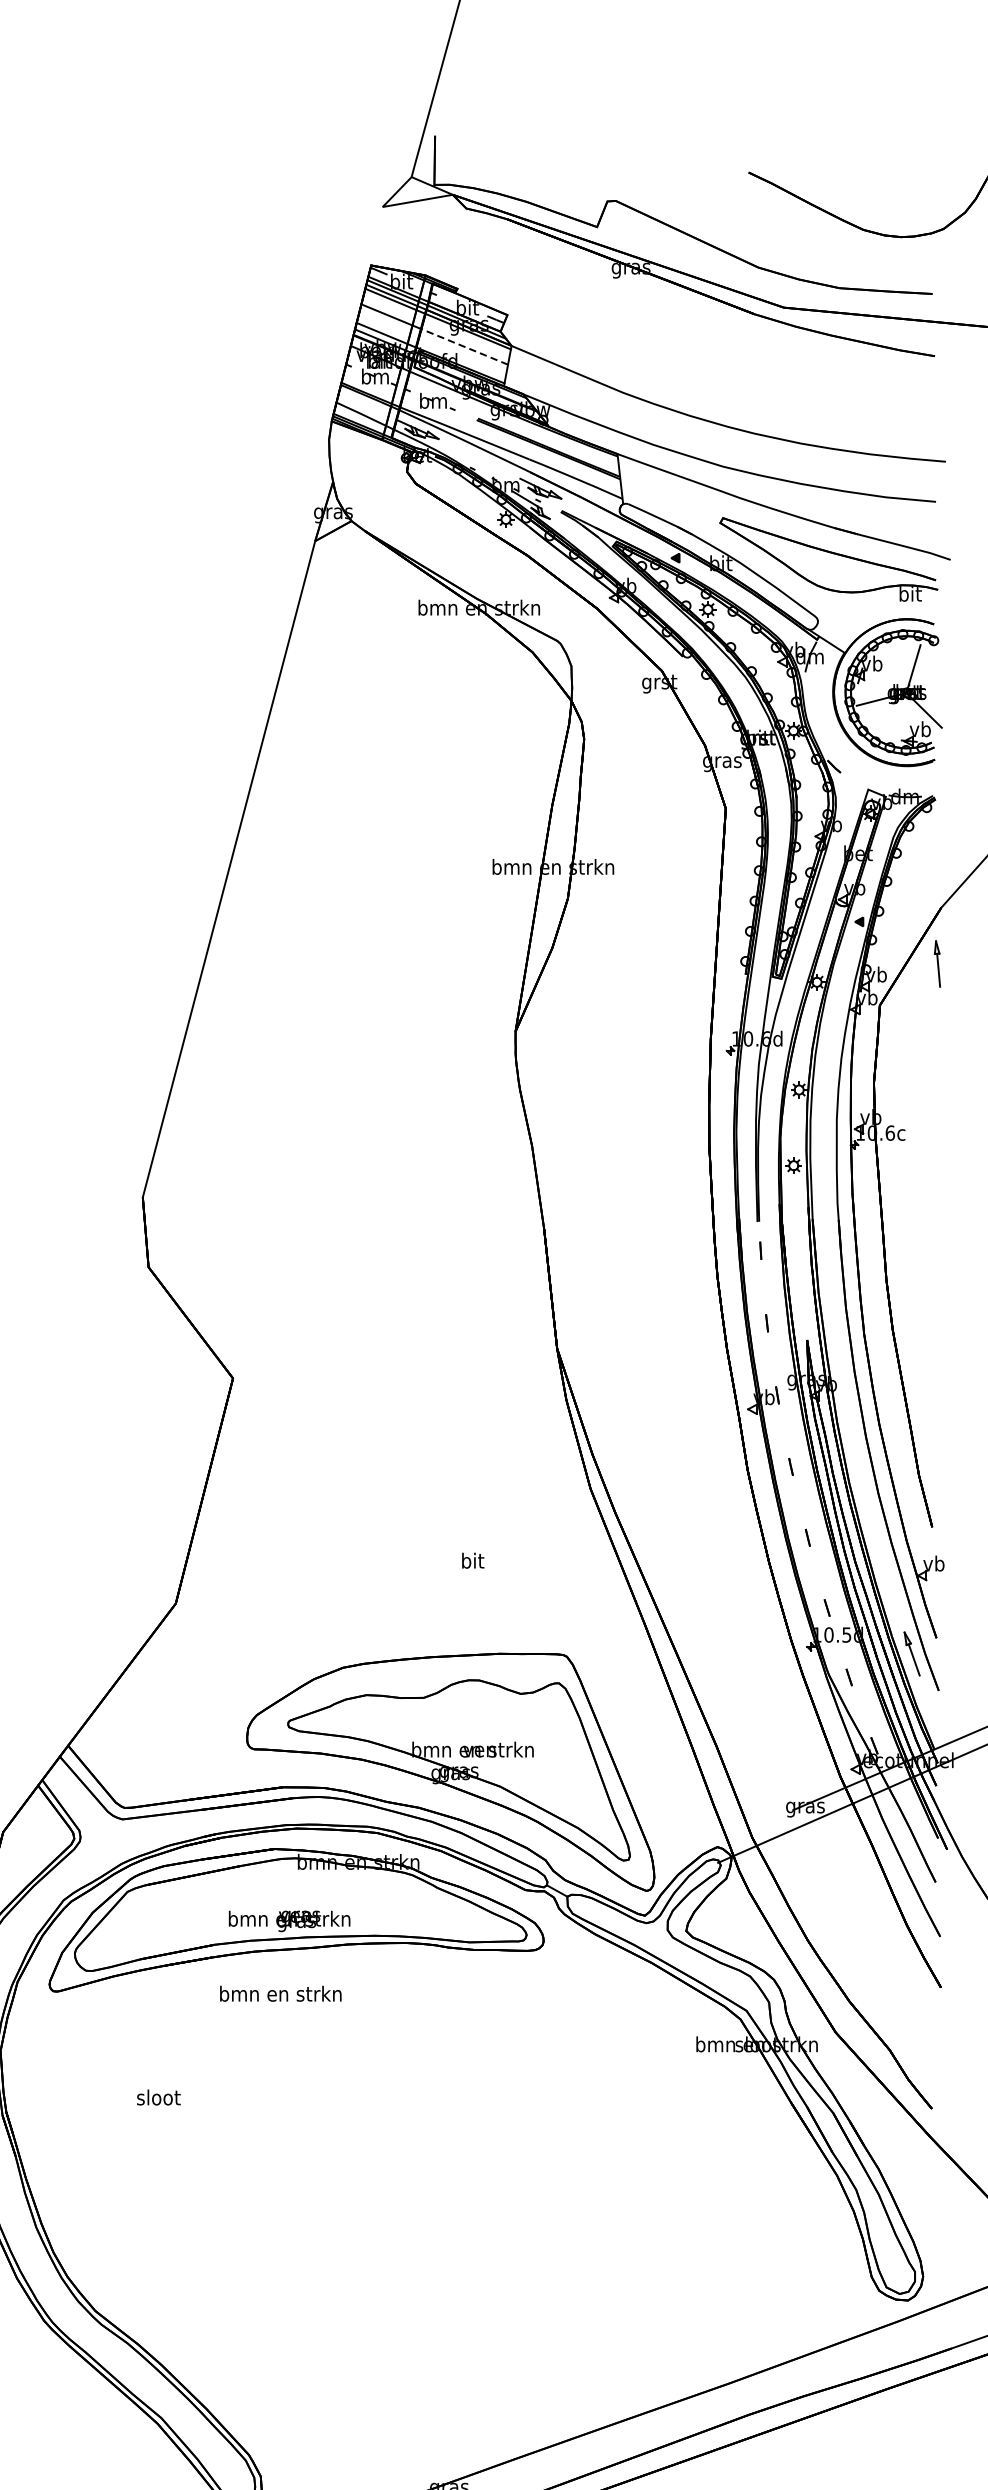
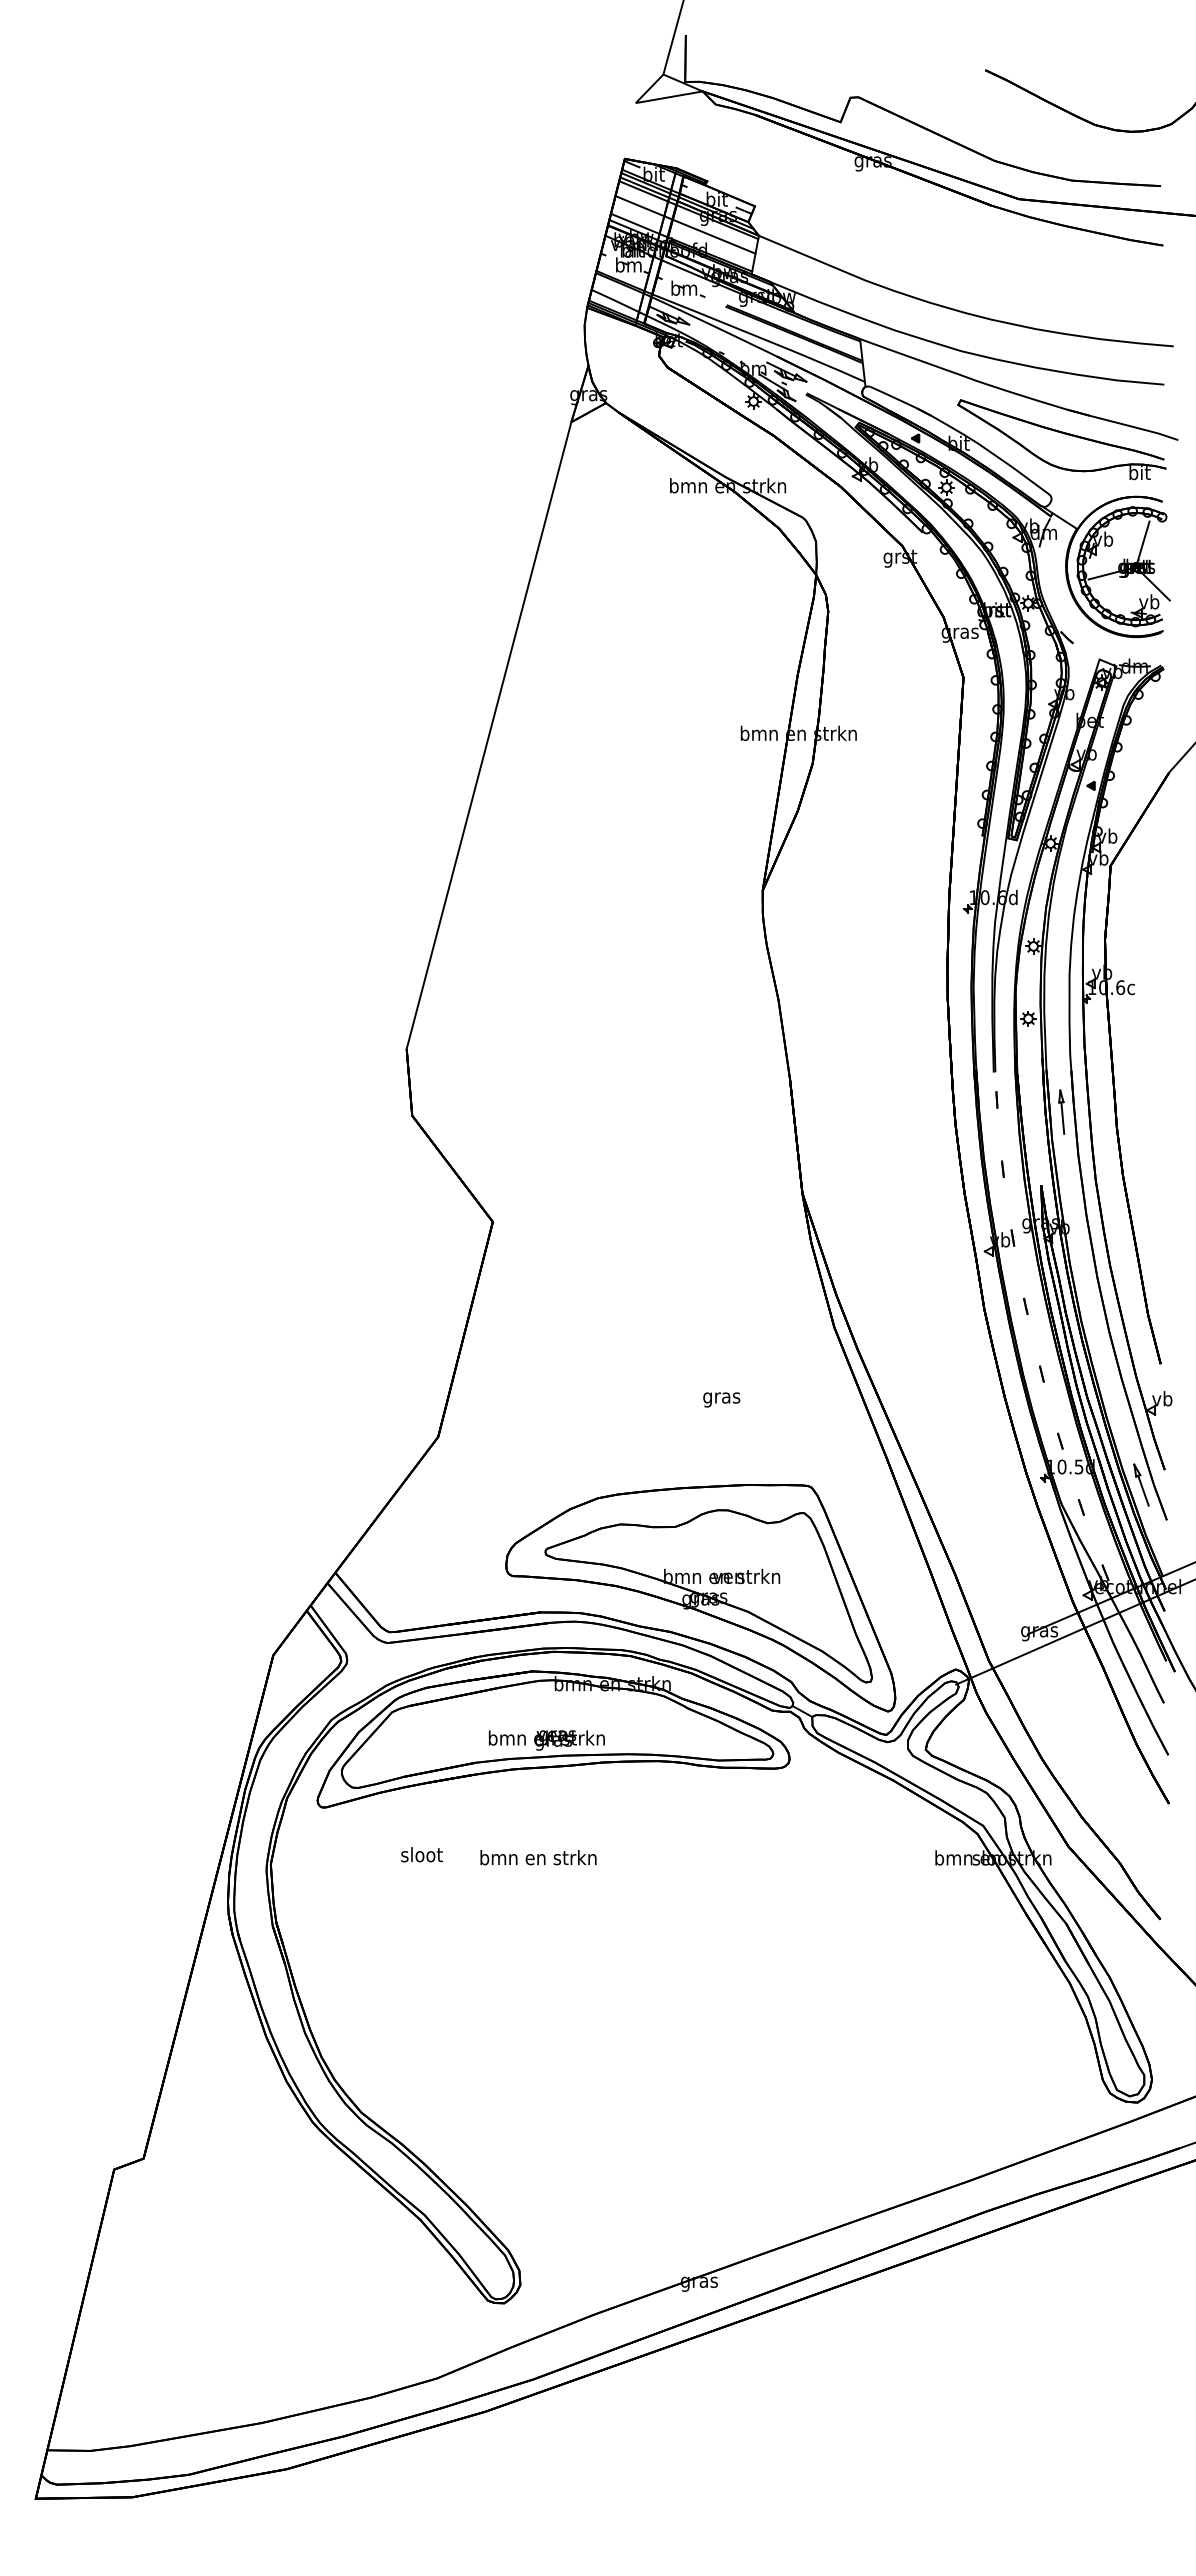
line: (465, 346) -> (714, 236), dashed -> solid
part: (937, 963) -> (1061, 1111), moved
text: (472, 1562) -> (721, 1397), bit -> gras
text: (280, 1993) -> (538, 1857), moved
text: (158, 2097) -> (421, 1854), moved

